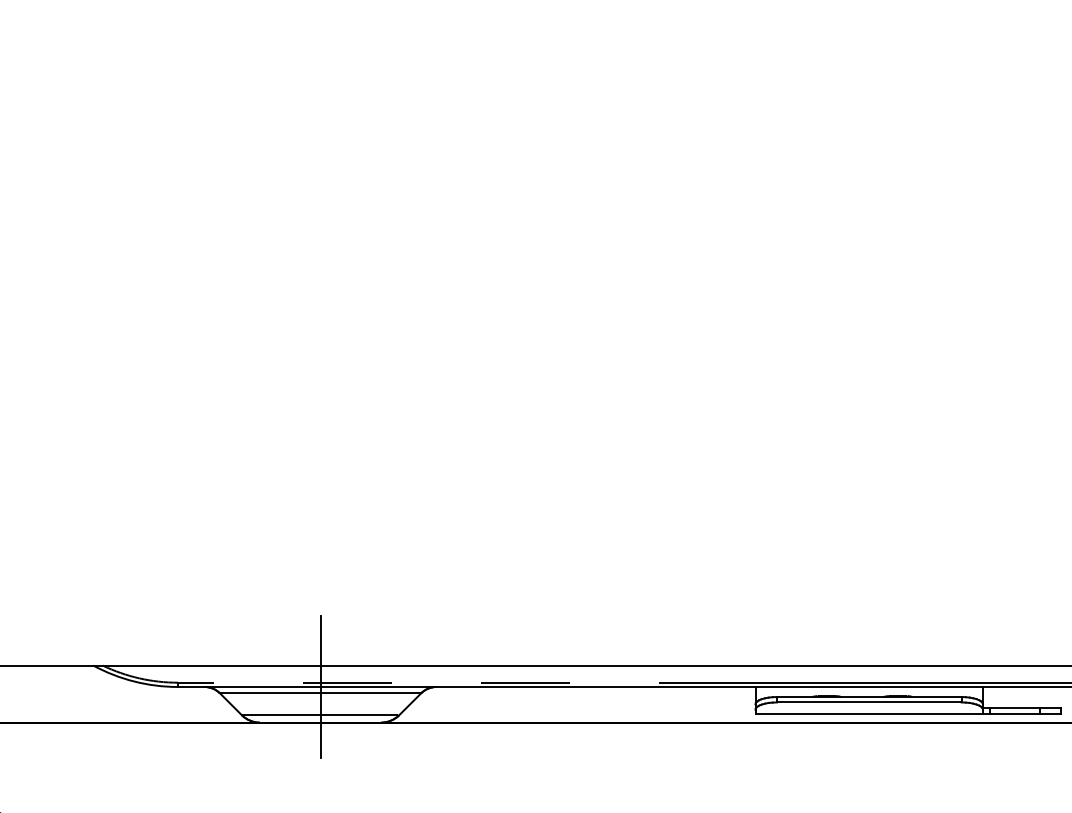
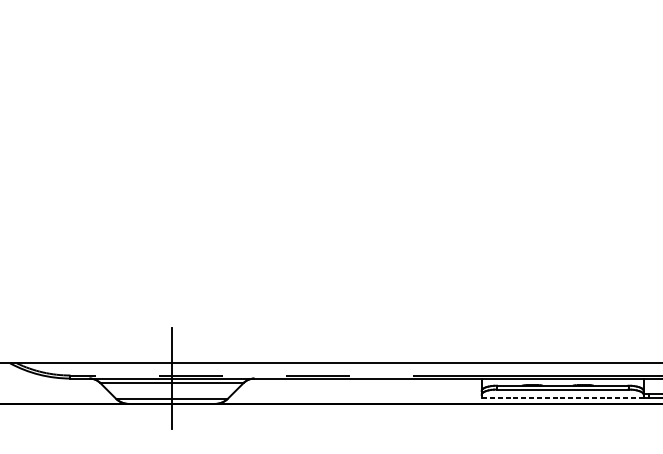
line: (869, 714) -> (562, 398), solid -> dashed

